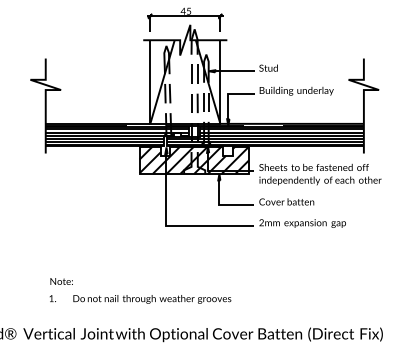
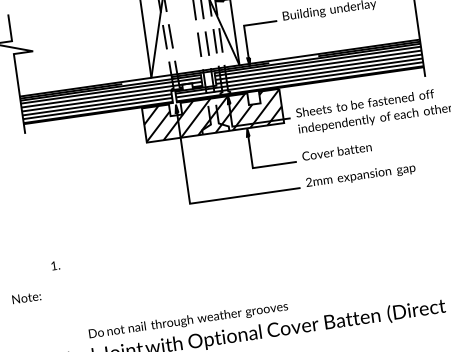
text: (61, 281) -> (26, 297), moved
text: (52, 298) -> (55, 265), moved
text: (152, 299) -> (188, 320), moved

